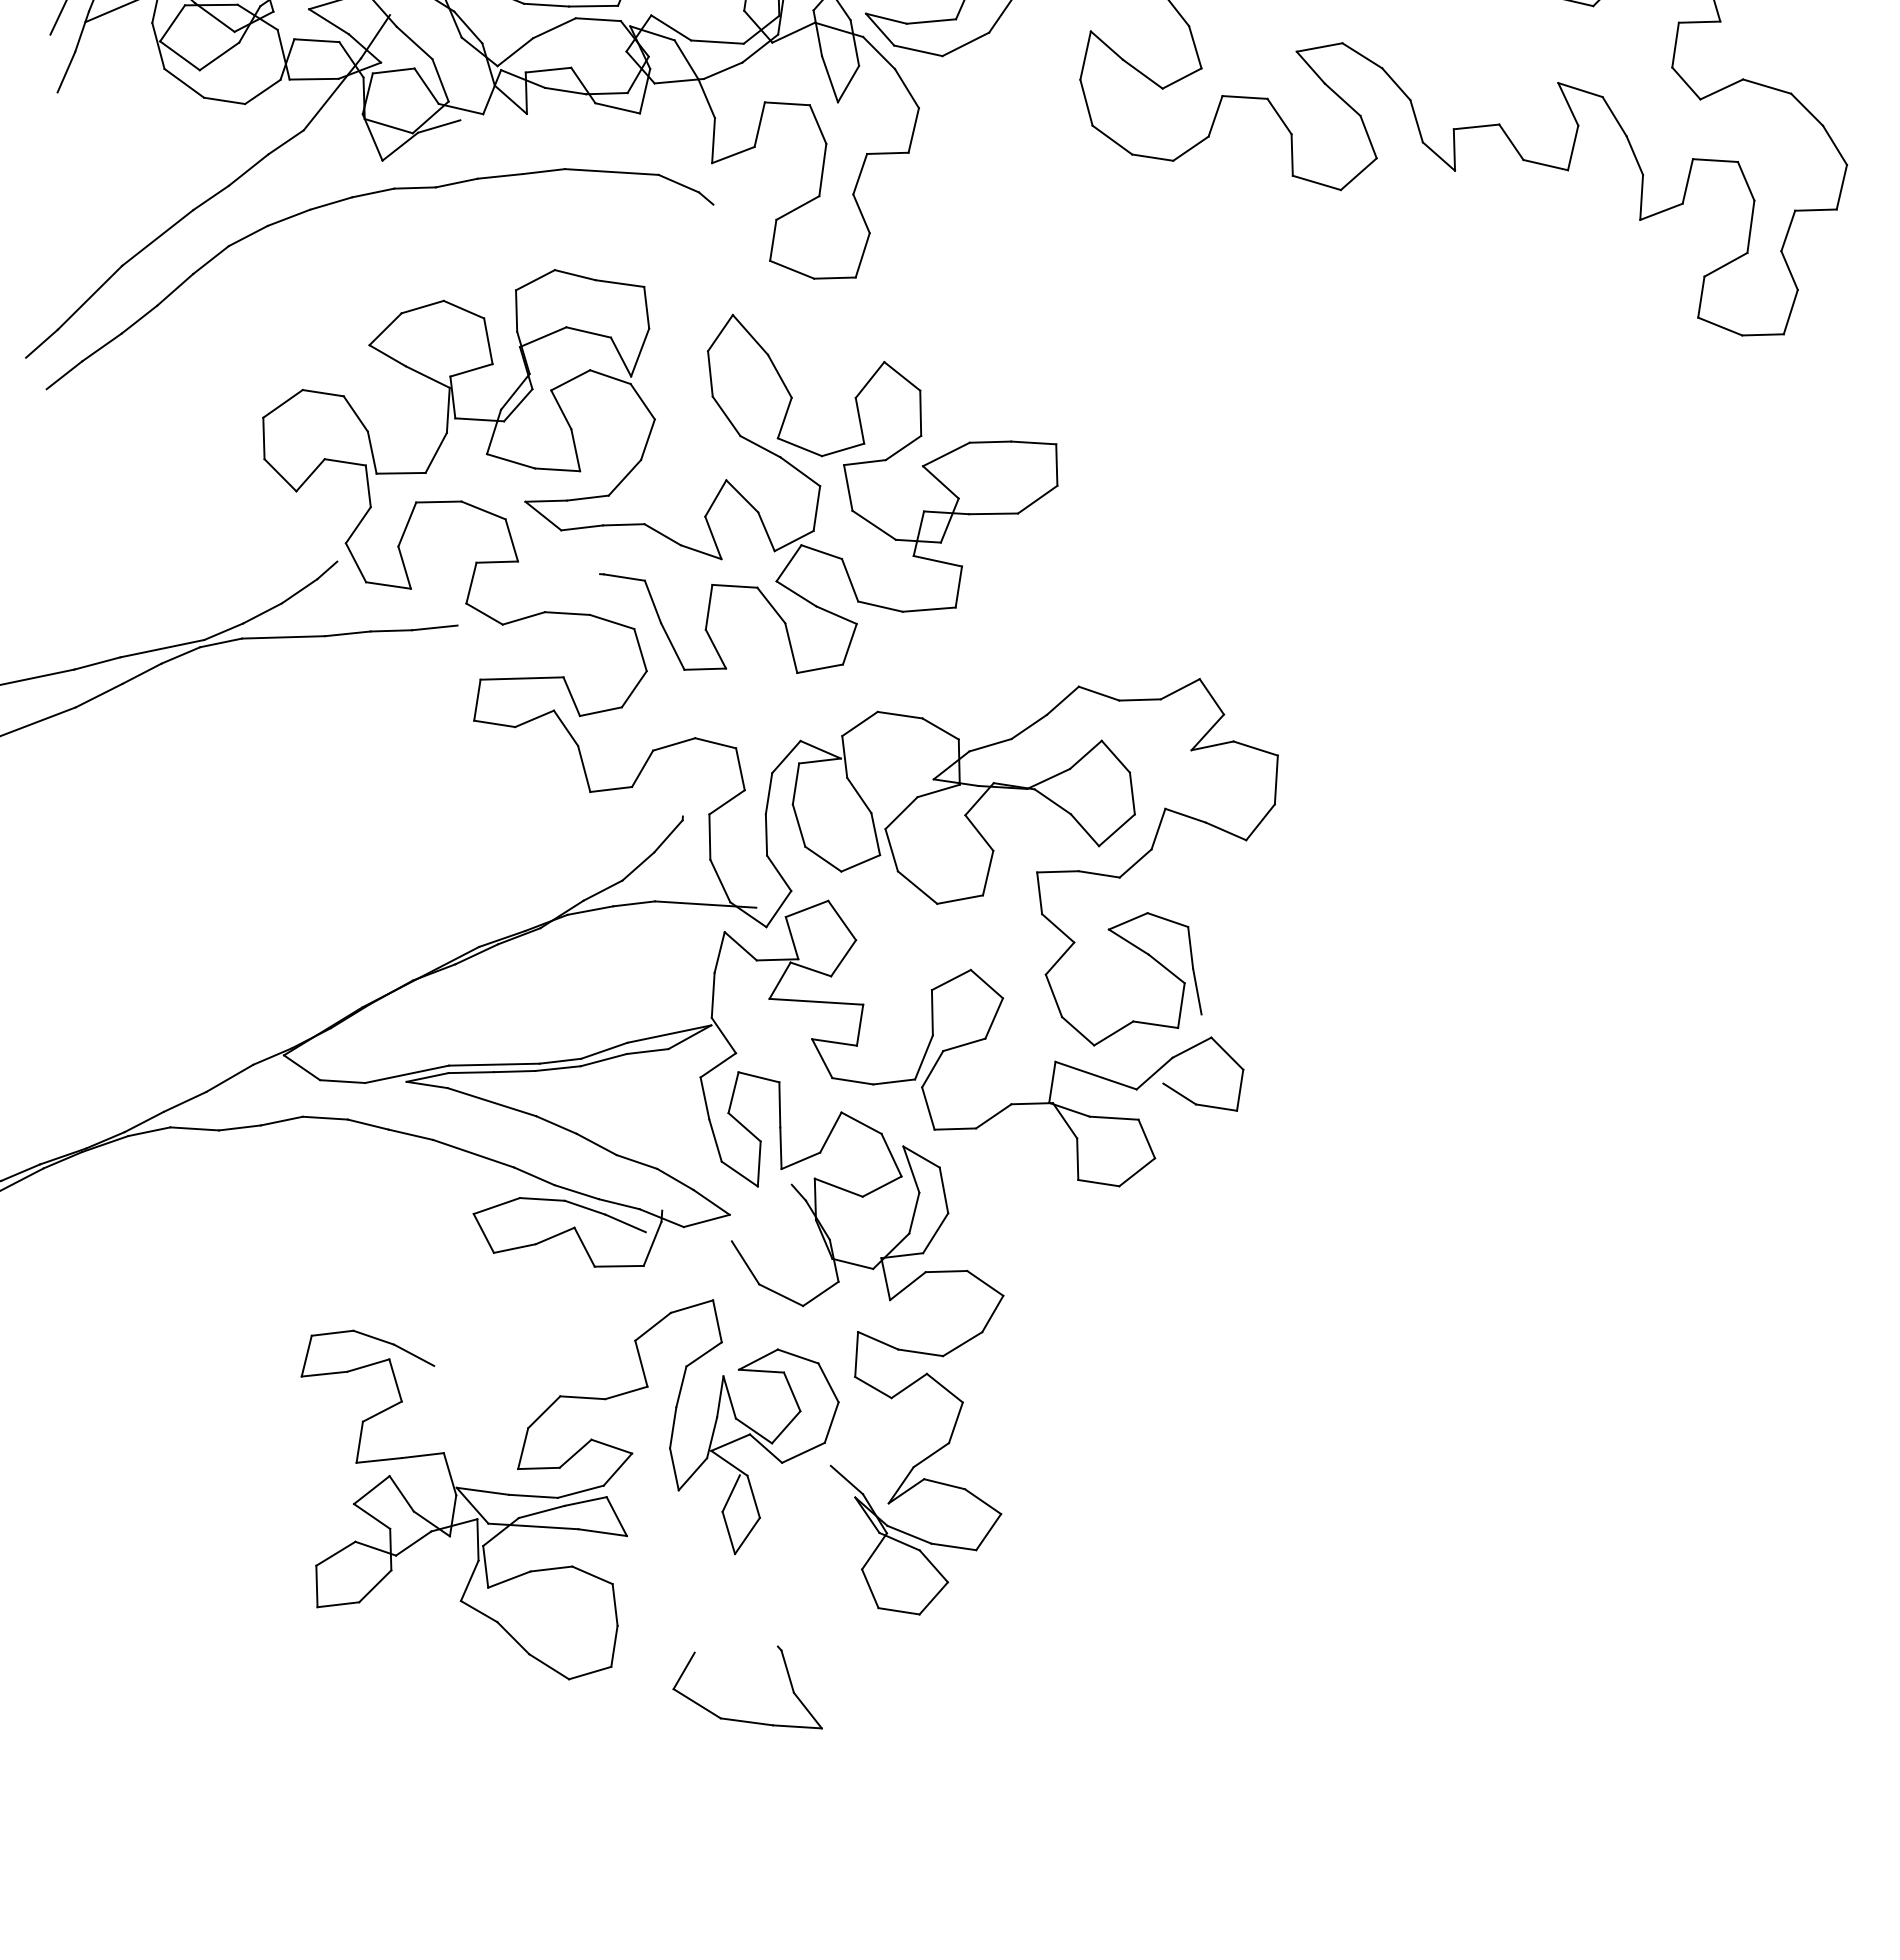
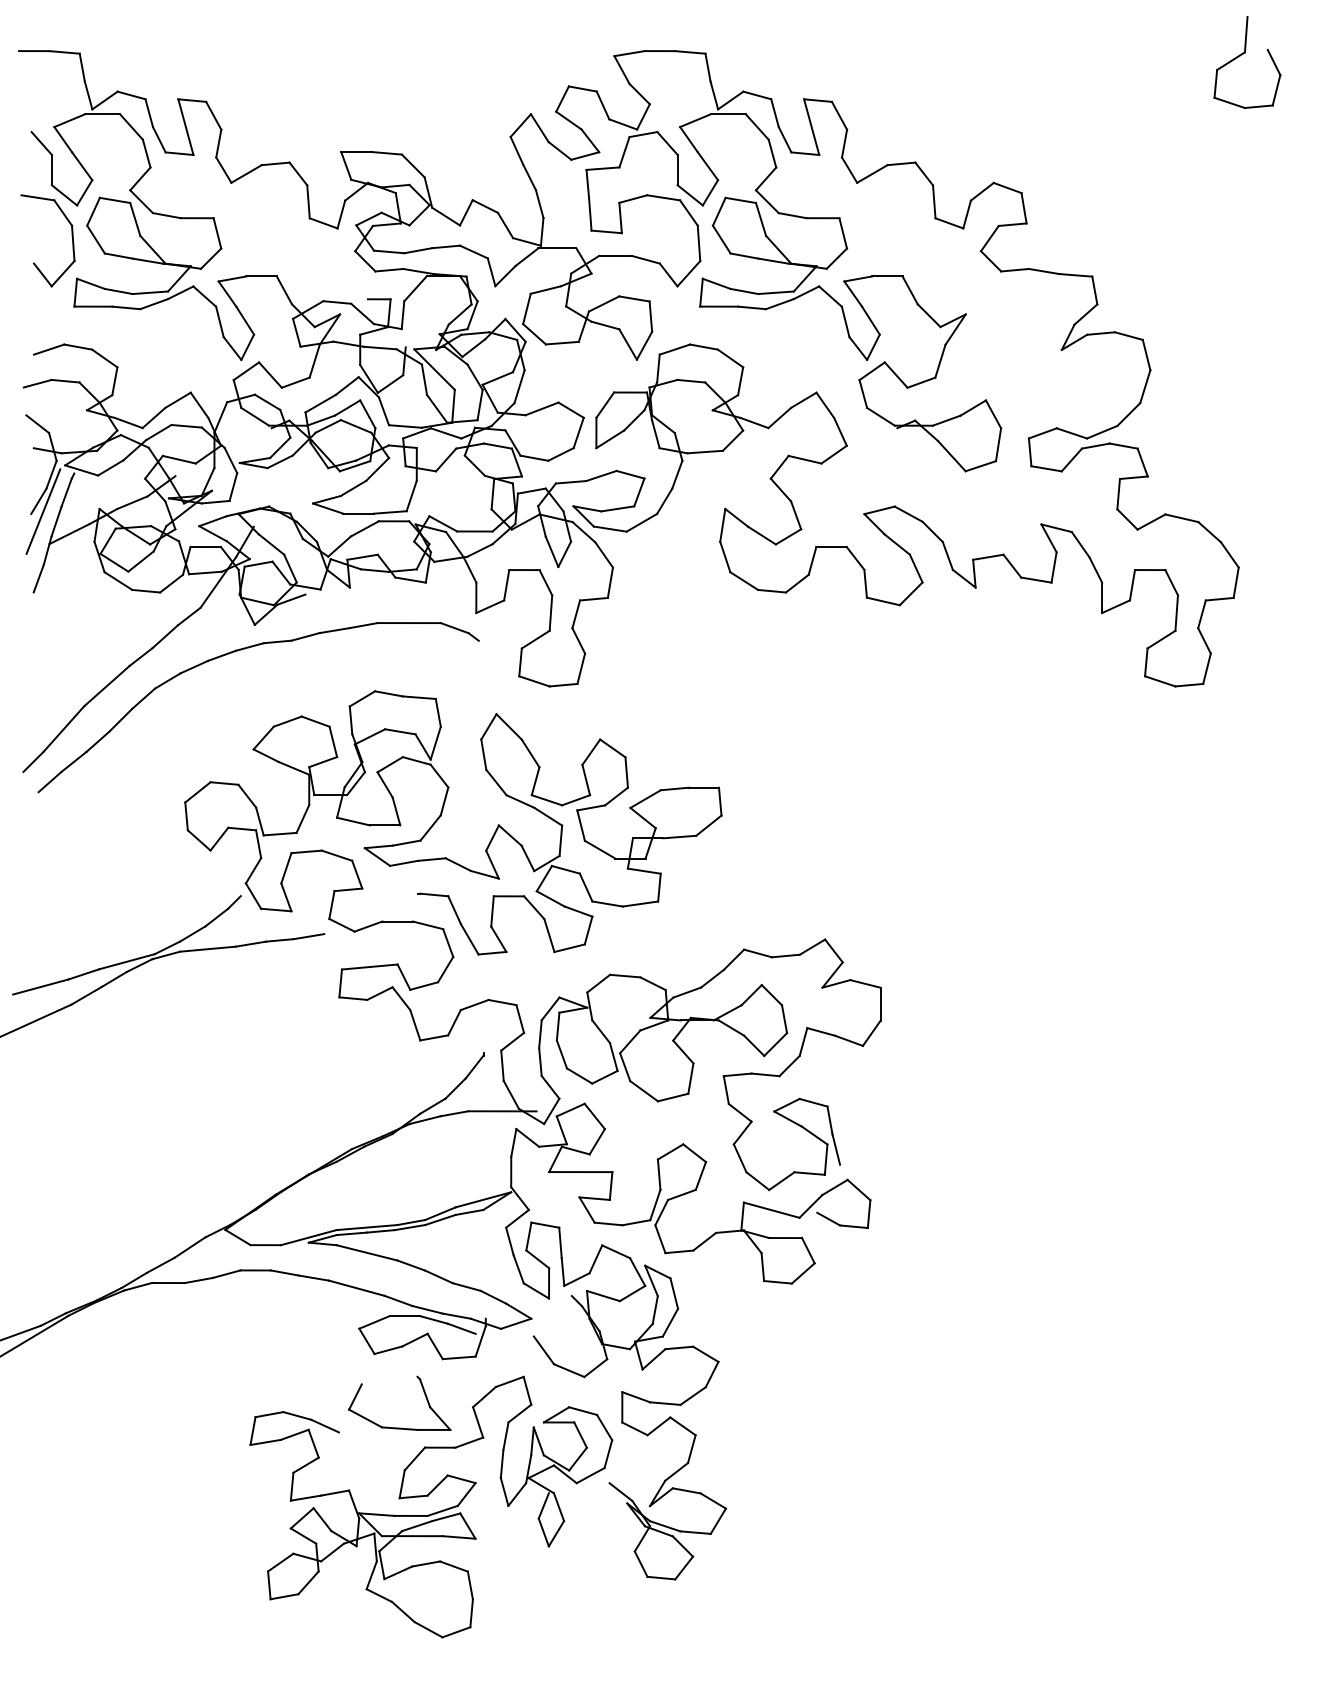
part: (746, 1720) -> (399, 1427), moved

